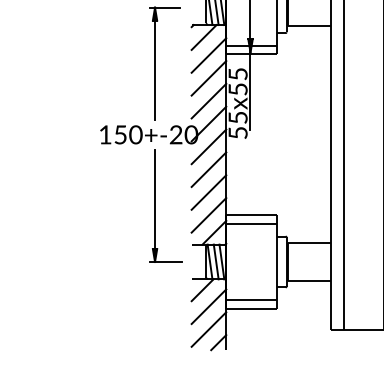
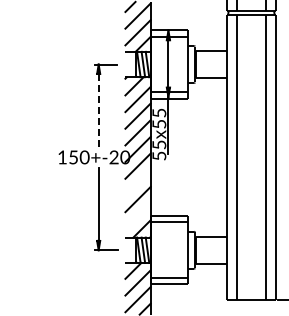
line: (154, 70) -> (98, 110), solid -> dashed
line: (208, 169) -> (137, 182), removed
line: (208, 214) -> (137, 215), removed

